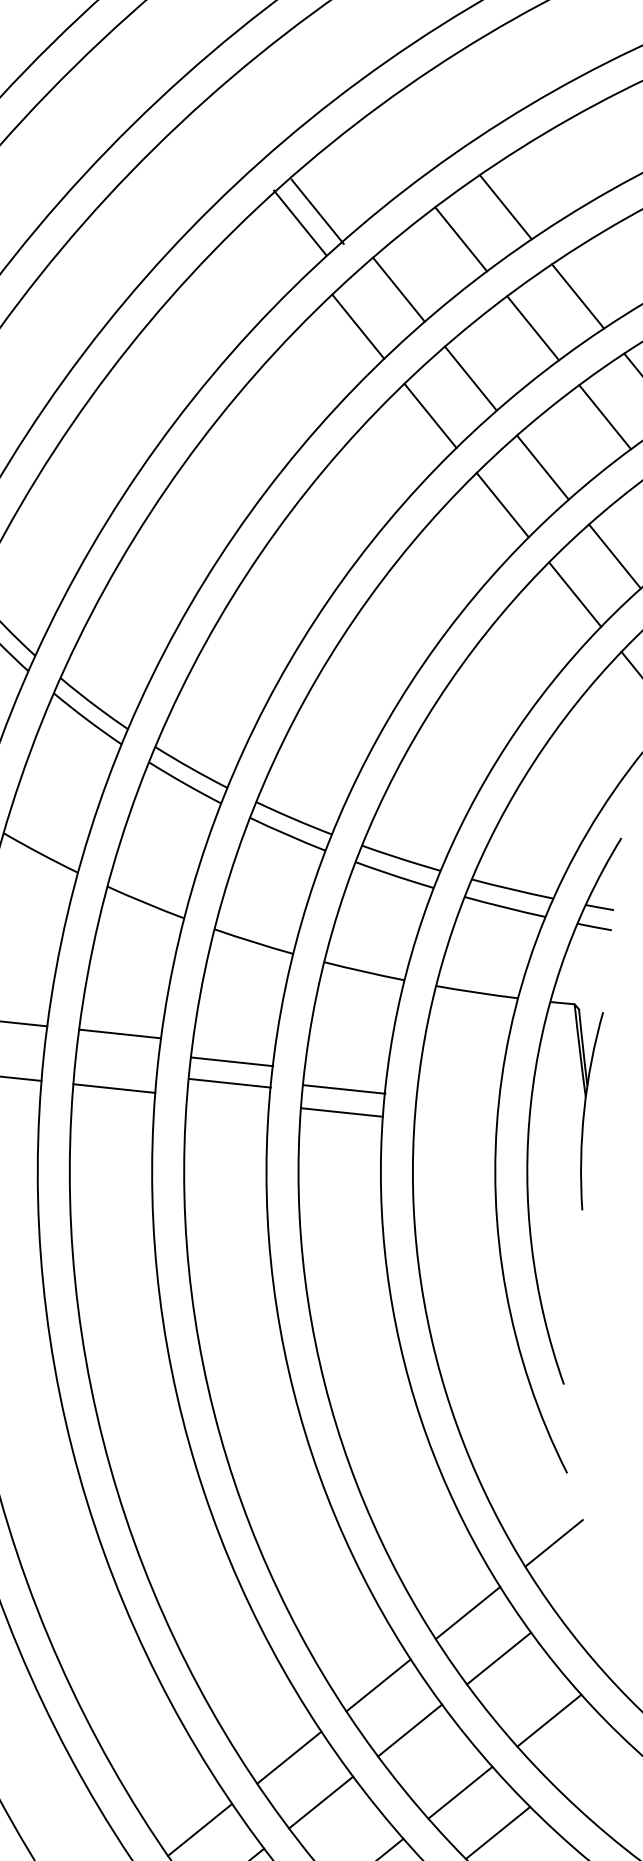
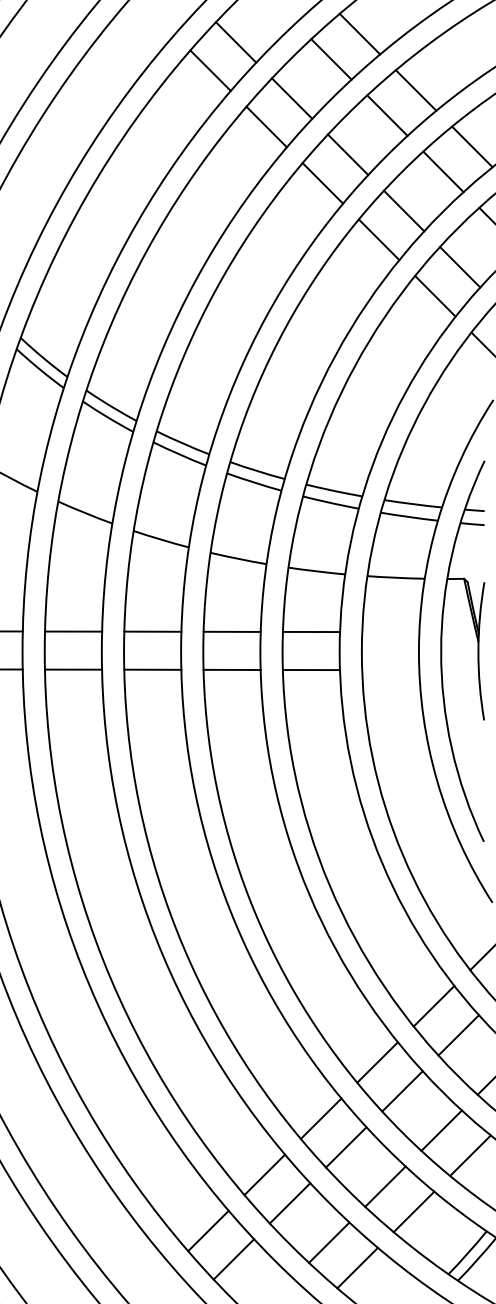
line: (317, 211) -> (210, 70), moved
line: (300, 222) -> (236, 42), moved
line: (231, 1061) -> (231, 669), moved
line: (229, 1082) -> (231, 631), moved
line: (344, 1088) -> (311, 631), moved

